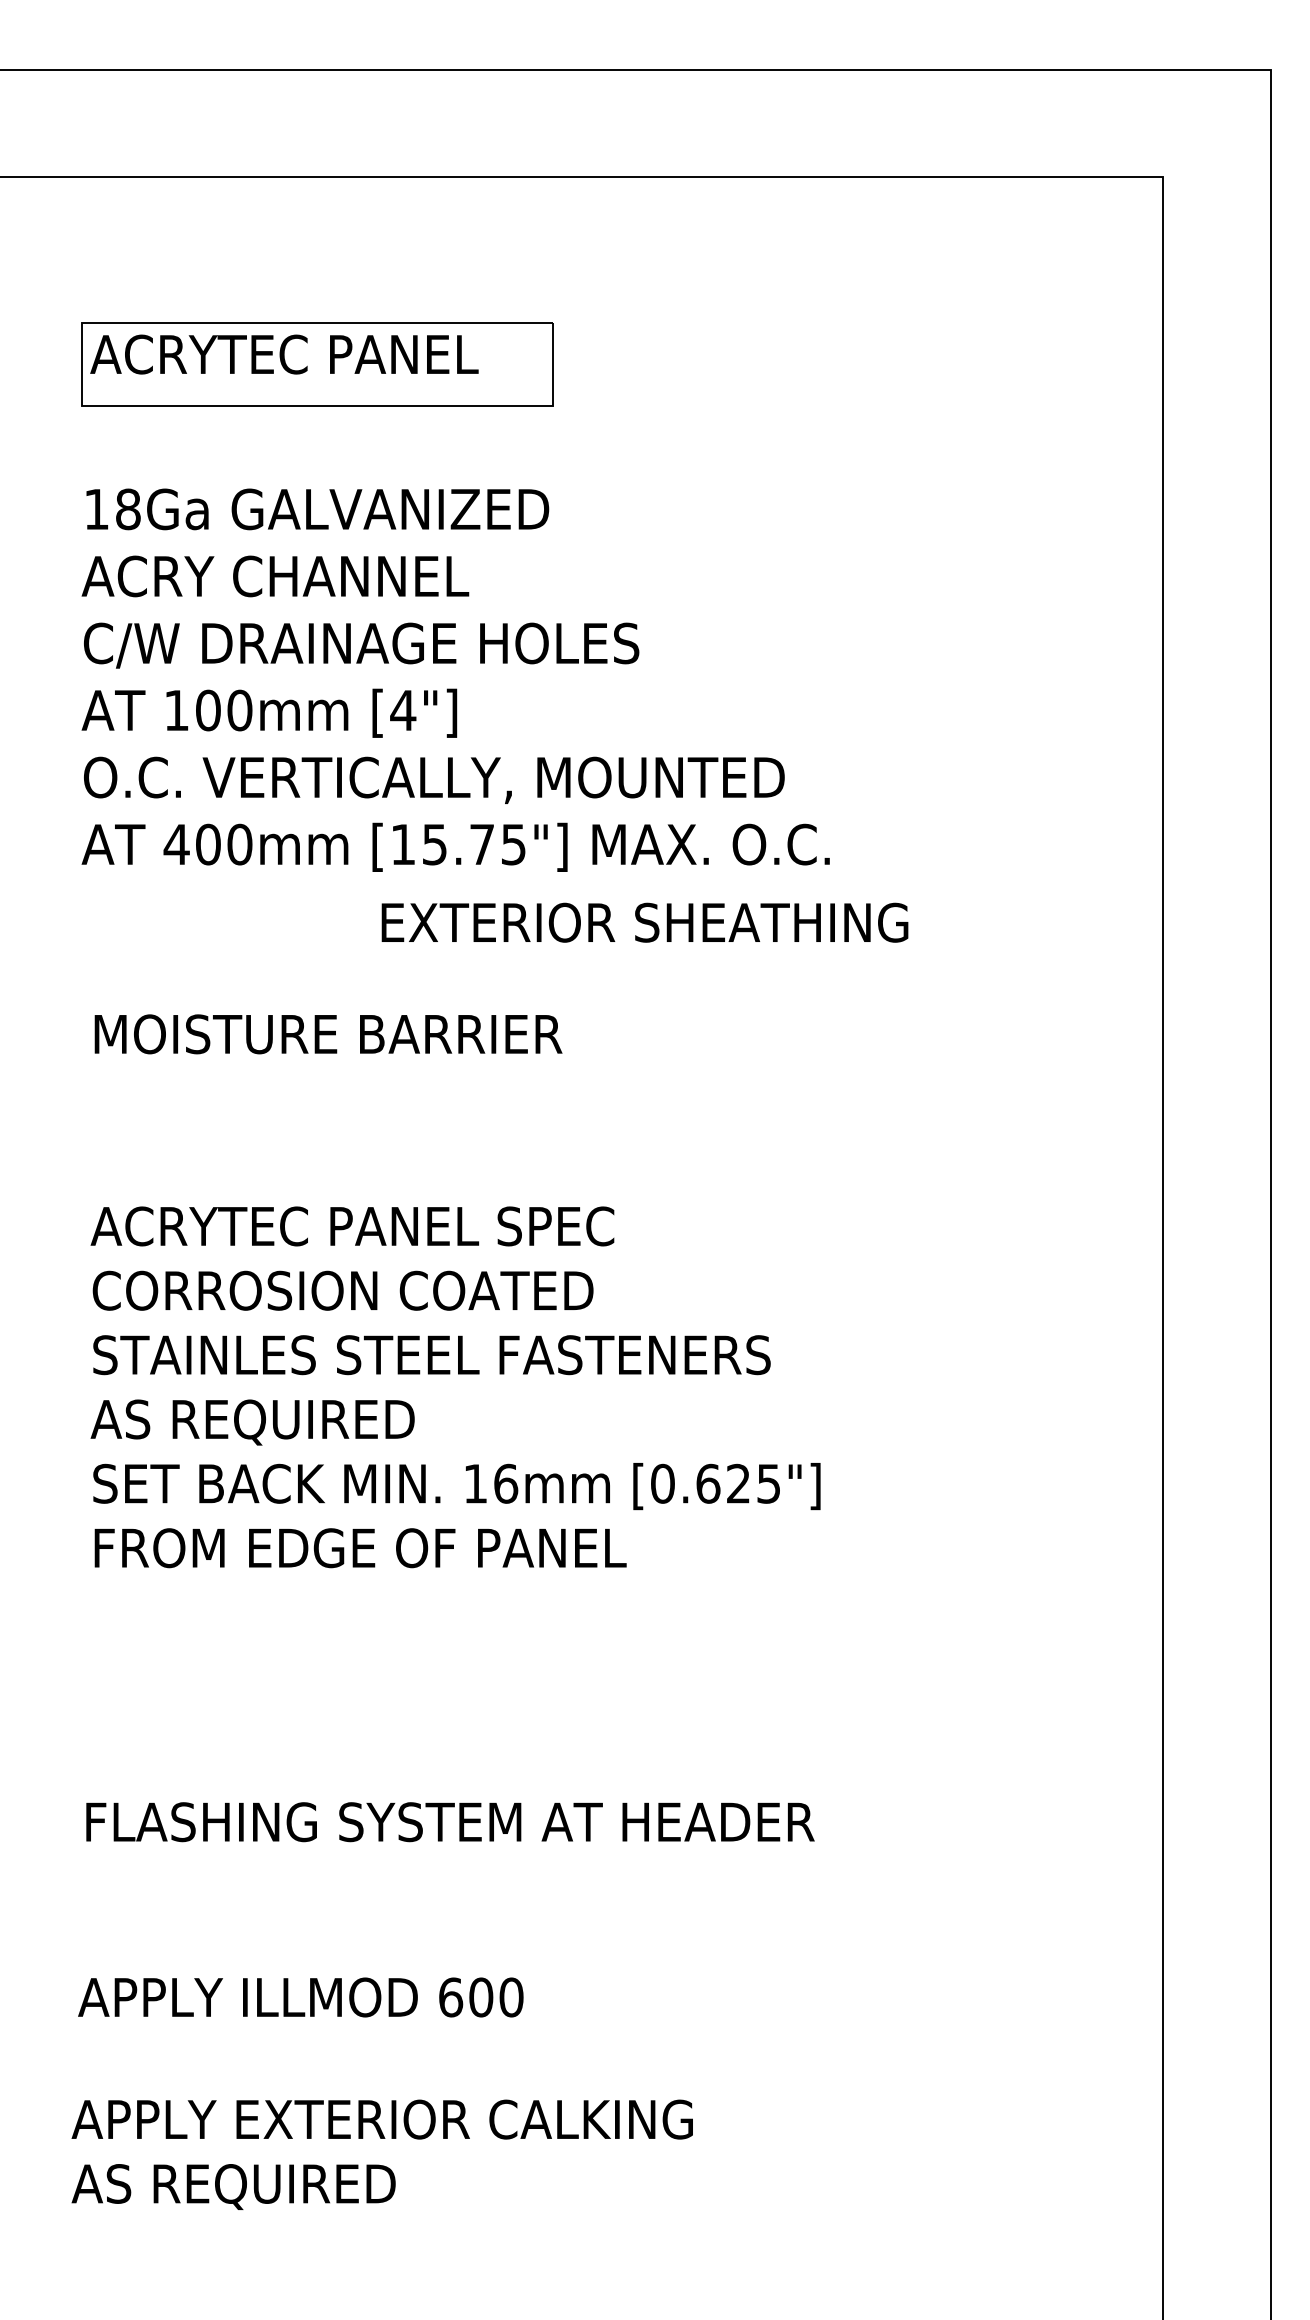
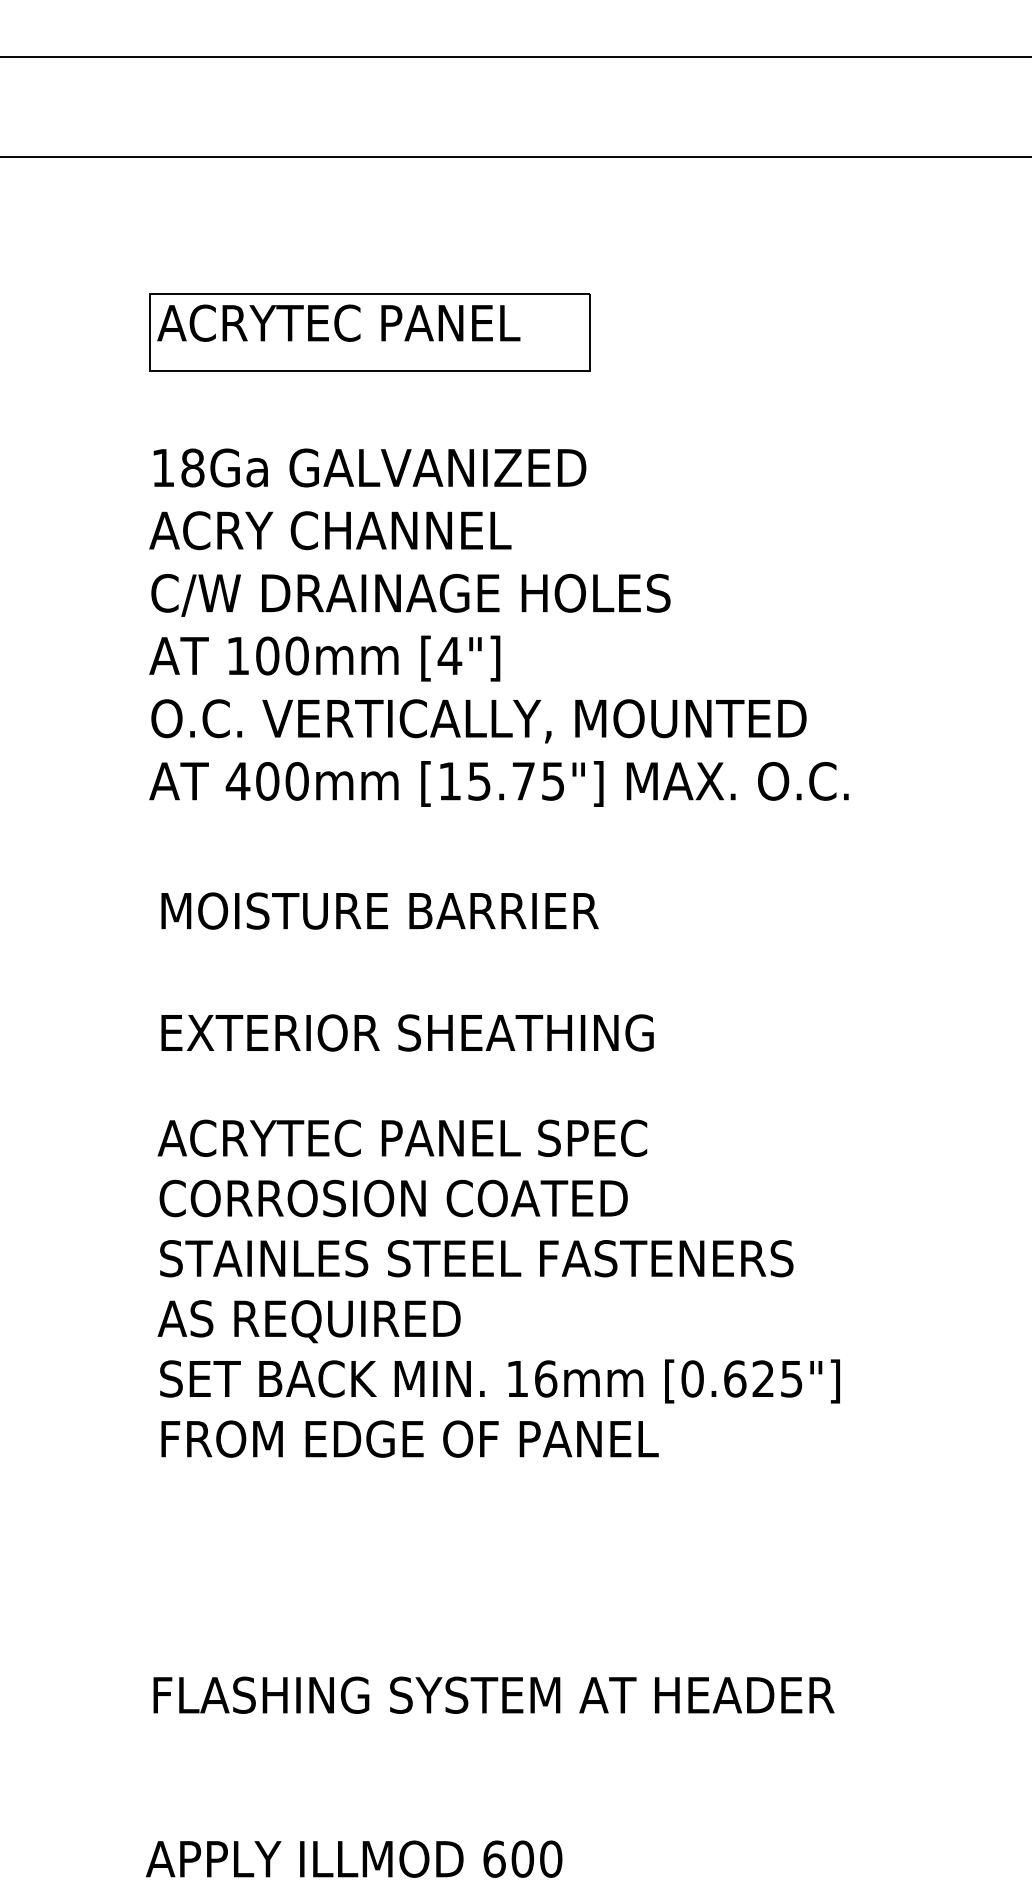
text: (644, 922) -> (407, 1032), moved
text: (328, 1034) -> (380, 911), moved

